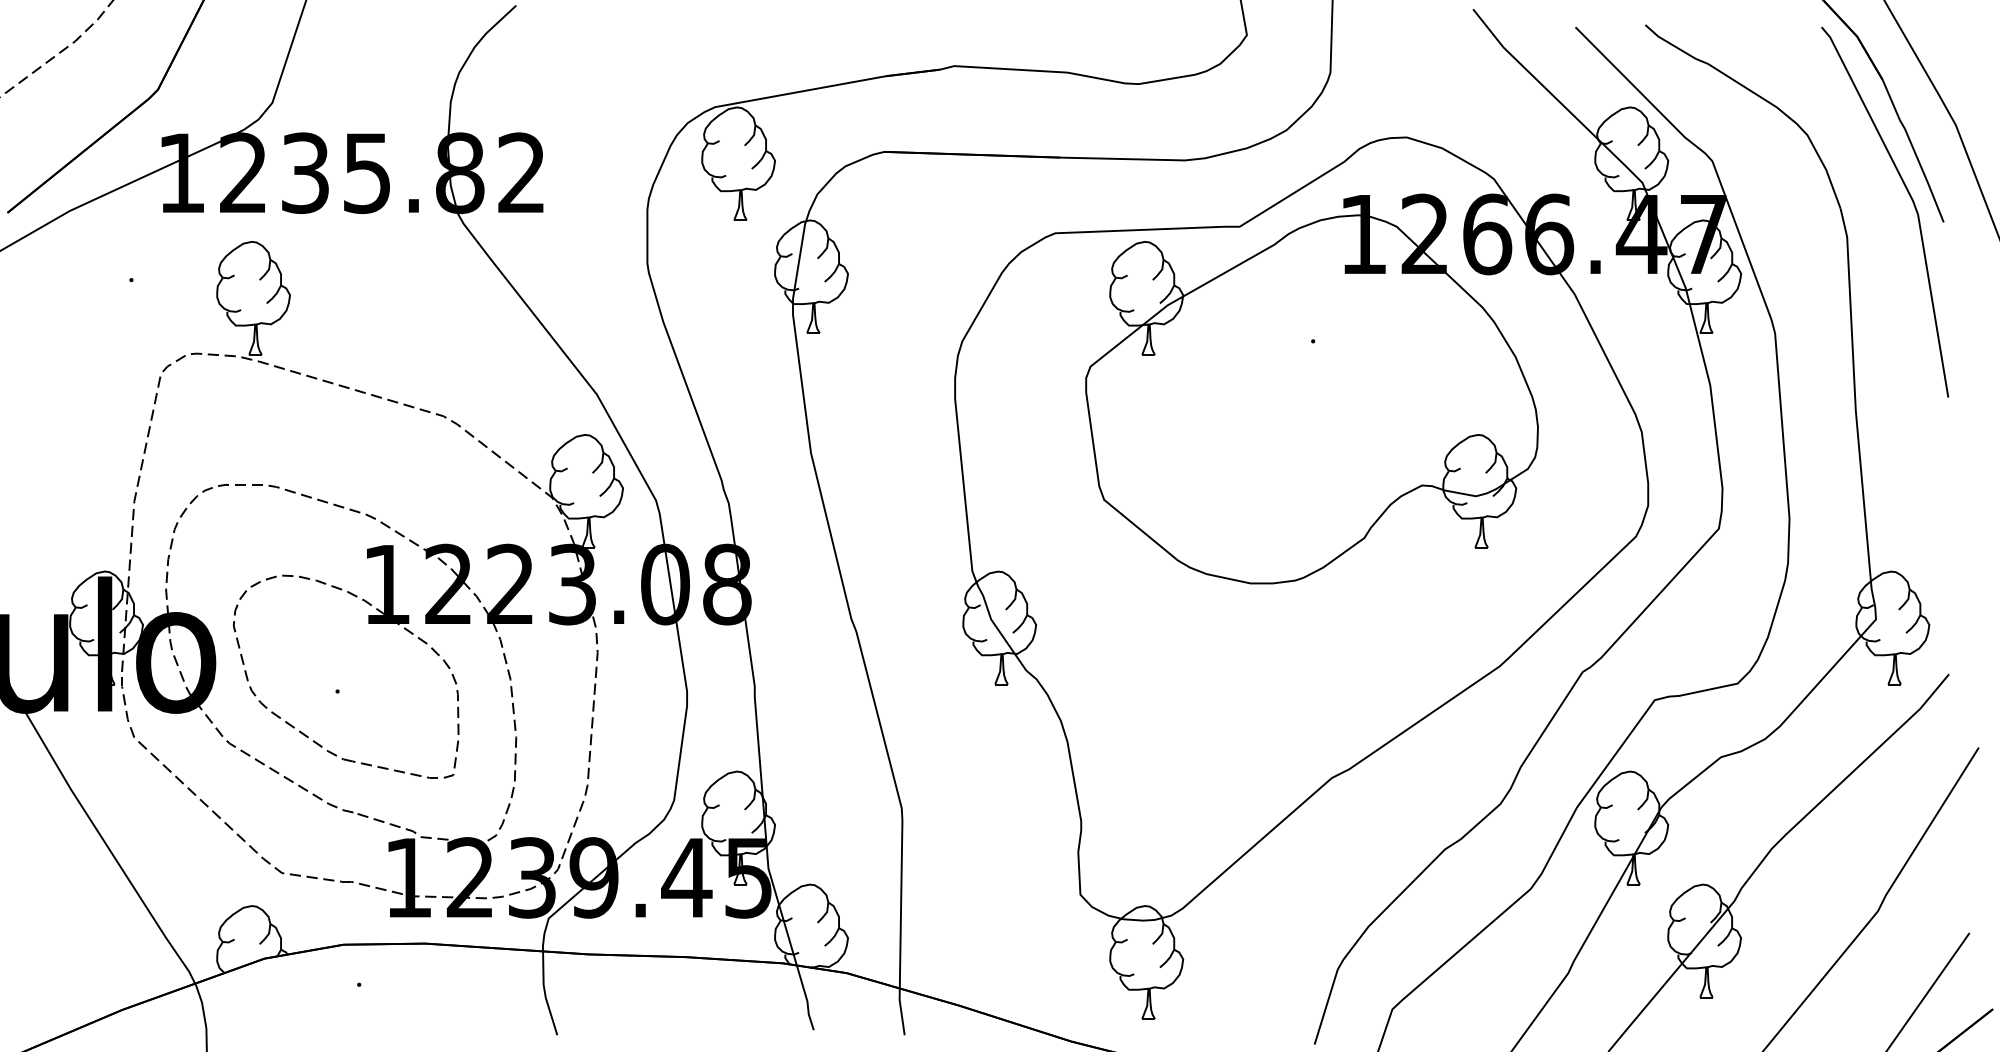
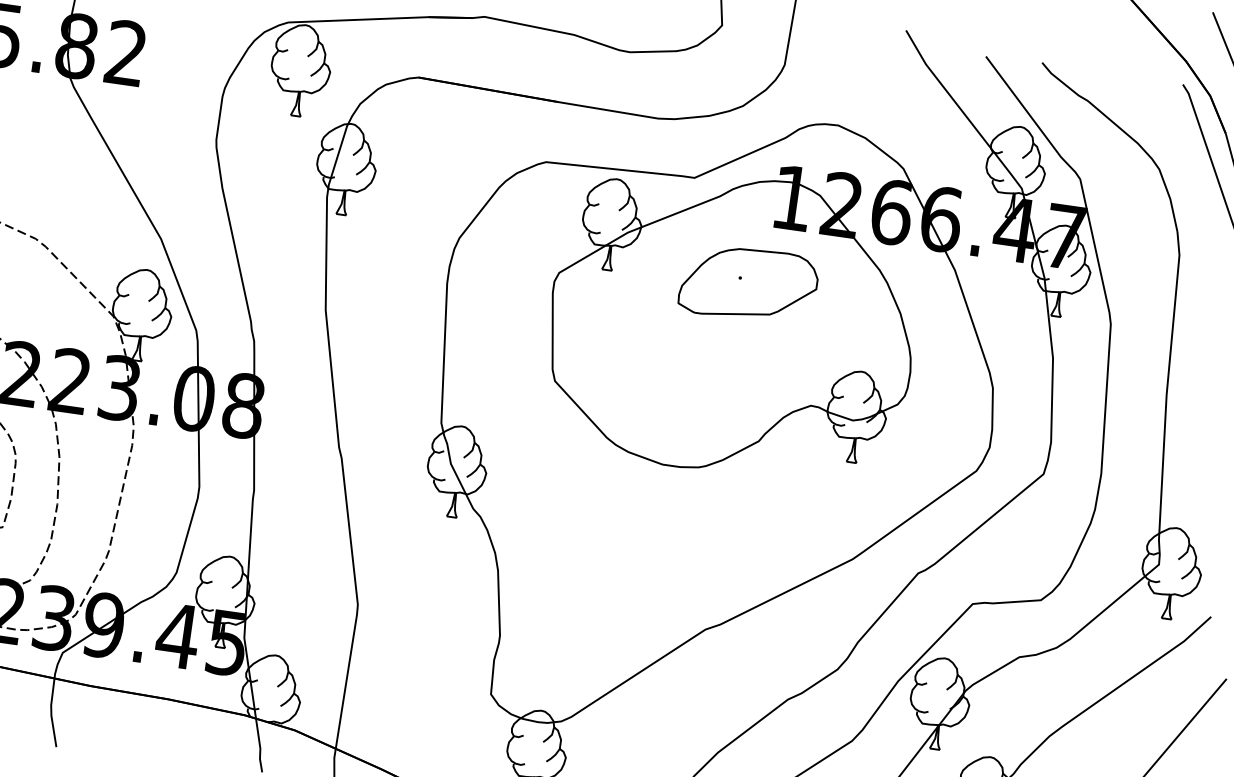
part: (1324, 347) -> (748, 284), added

